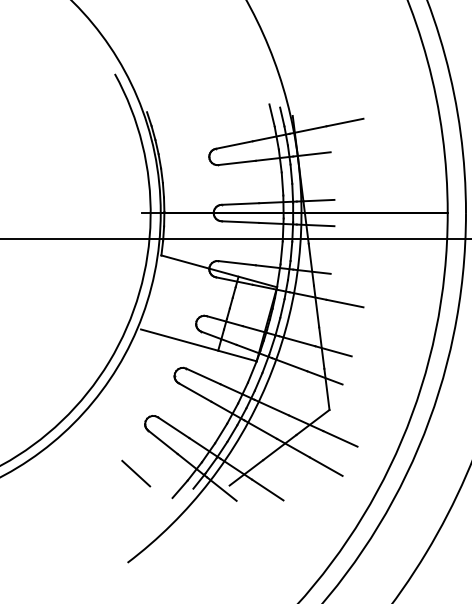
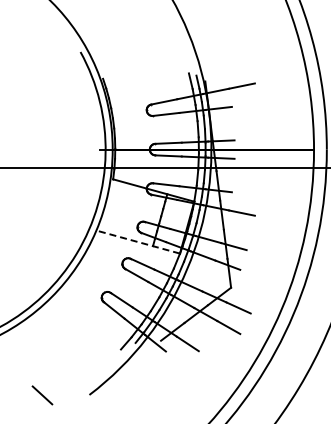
line: (198, 345) -> (139, 242), solid -> dashed
line: (136, 473) -> (42, 395), moved

